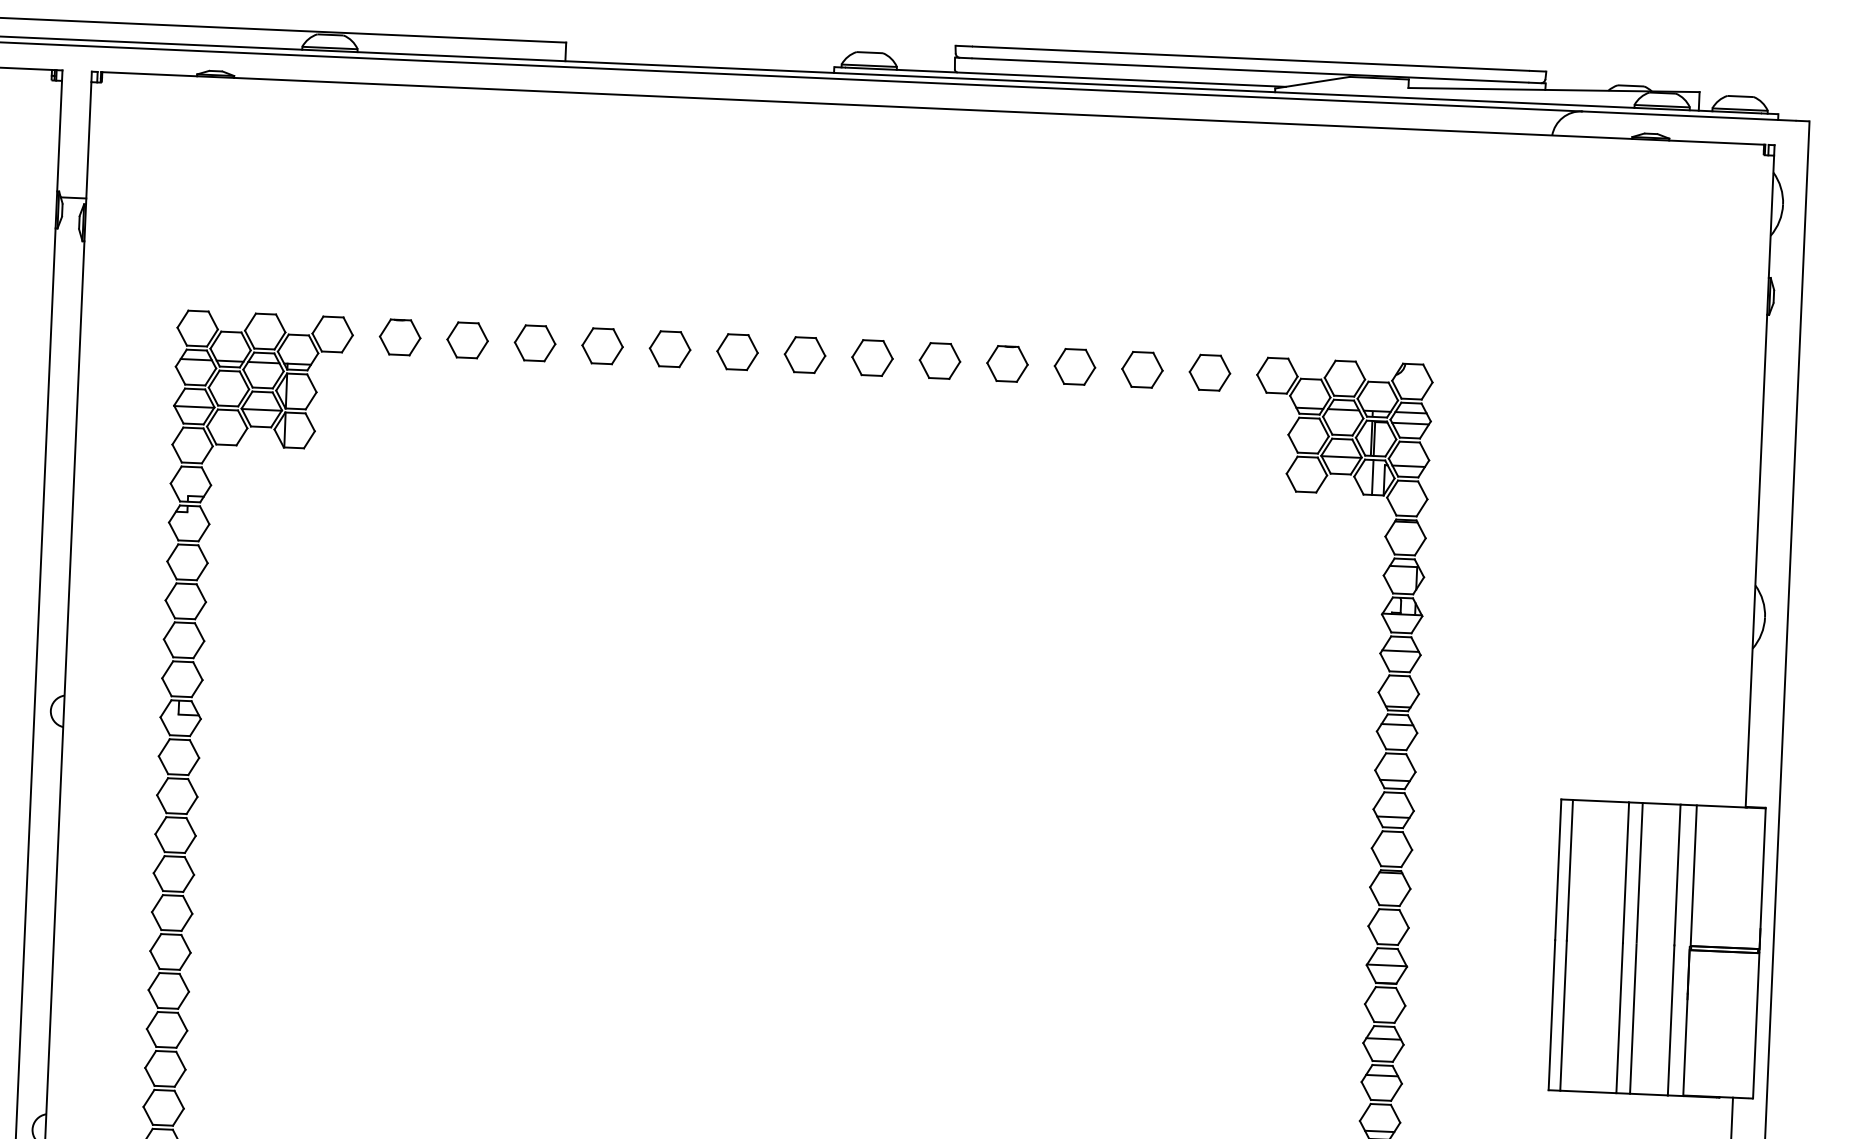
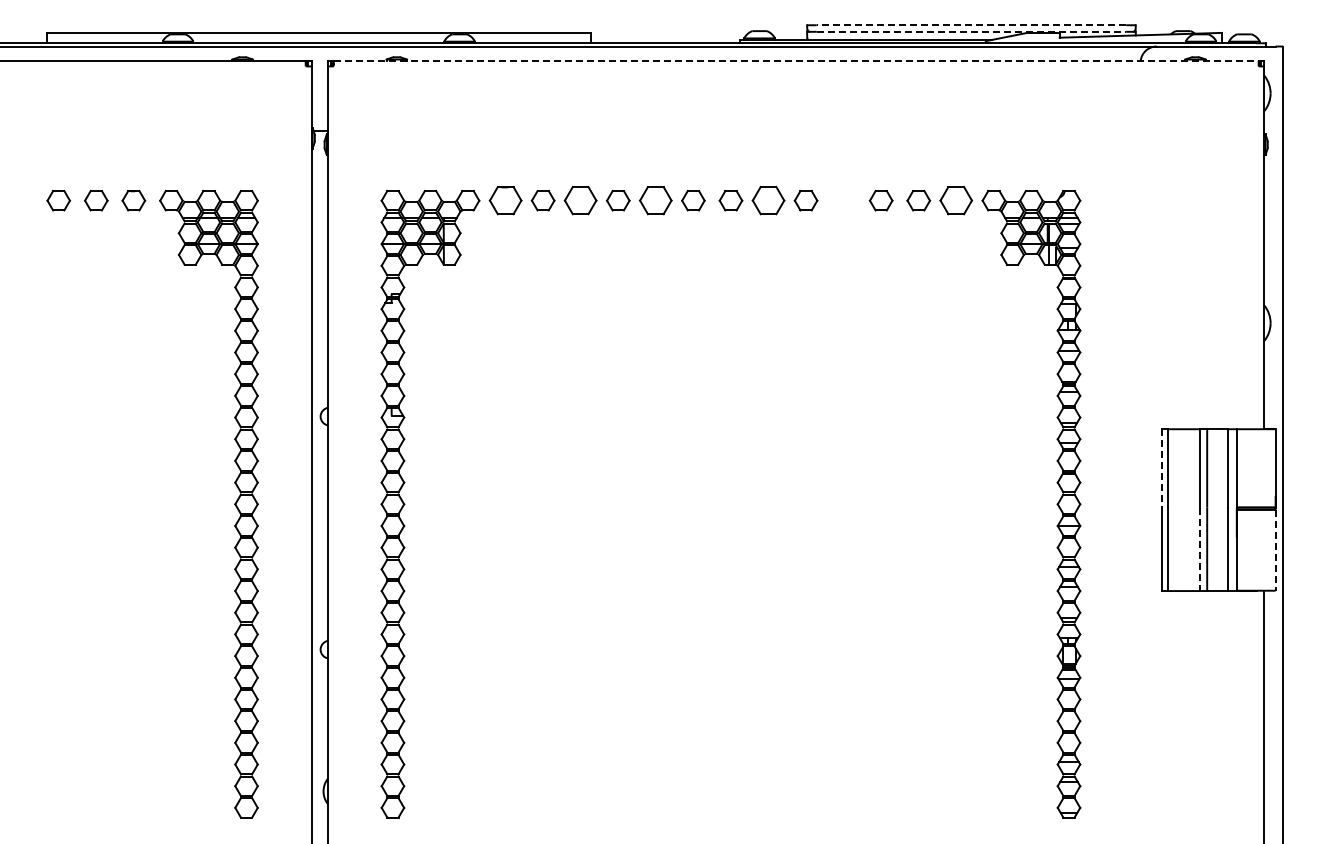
line: (1250, 59) -> (971, 25), solid -> dashed
line: (1250, 69) -> (971, 31), solid -> dashed
line: (933, 108) -> (796, 60), solid -> dashed
part: (399, 337) -> (505, 200), size x1.4
part: (534, 342) -> (580, 200), size x1.4
part: (669, 348) -> (655, 200), size x1.4
part: (872, 357) -> (768, 200), size x1.4
part: (1007, 363) -> (843, 200), removed
part: (1210, 372) -> (956, 200), size x1.4
line: (1557, 869) -> (1161, 468), solid -> dashed
line: (1619, 1018) -> (1199, 549), solid -> dashed
line: (1755, 1026) -> (1275, 550), solid -> dashed

